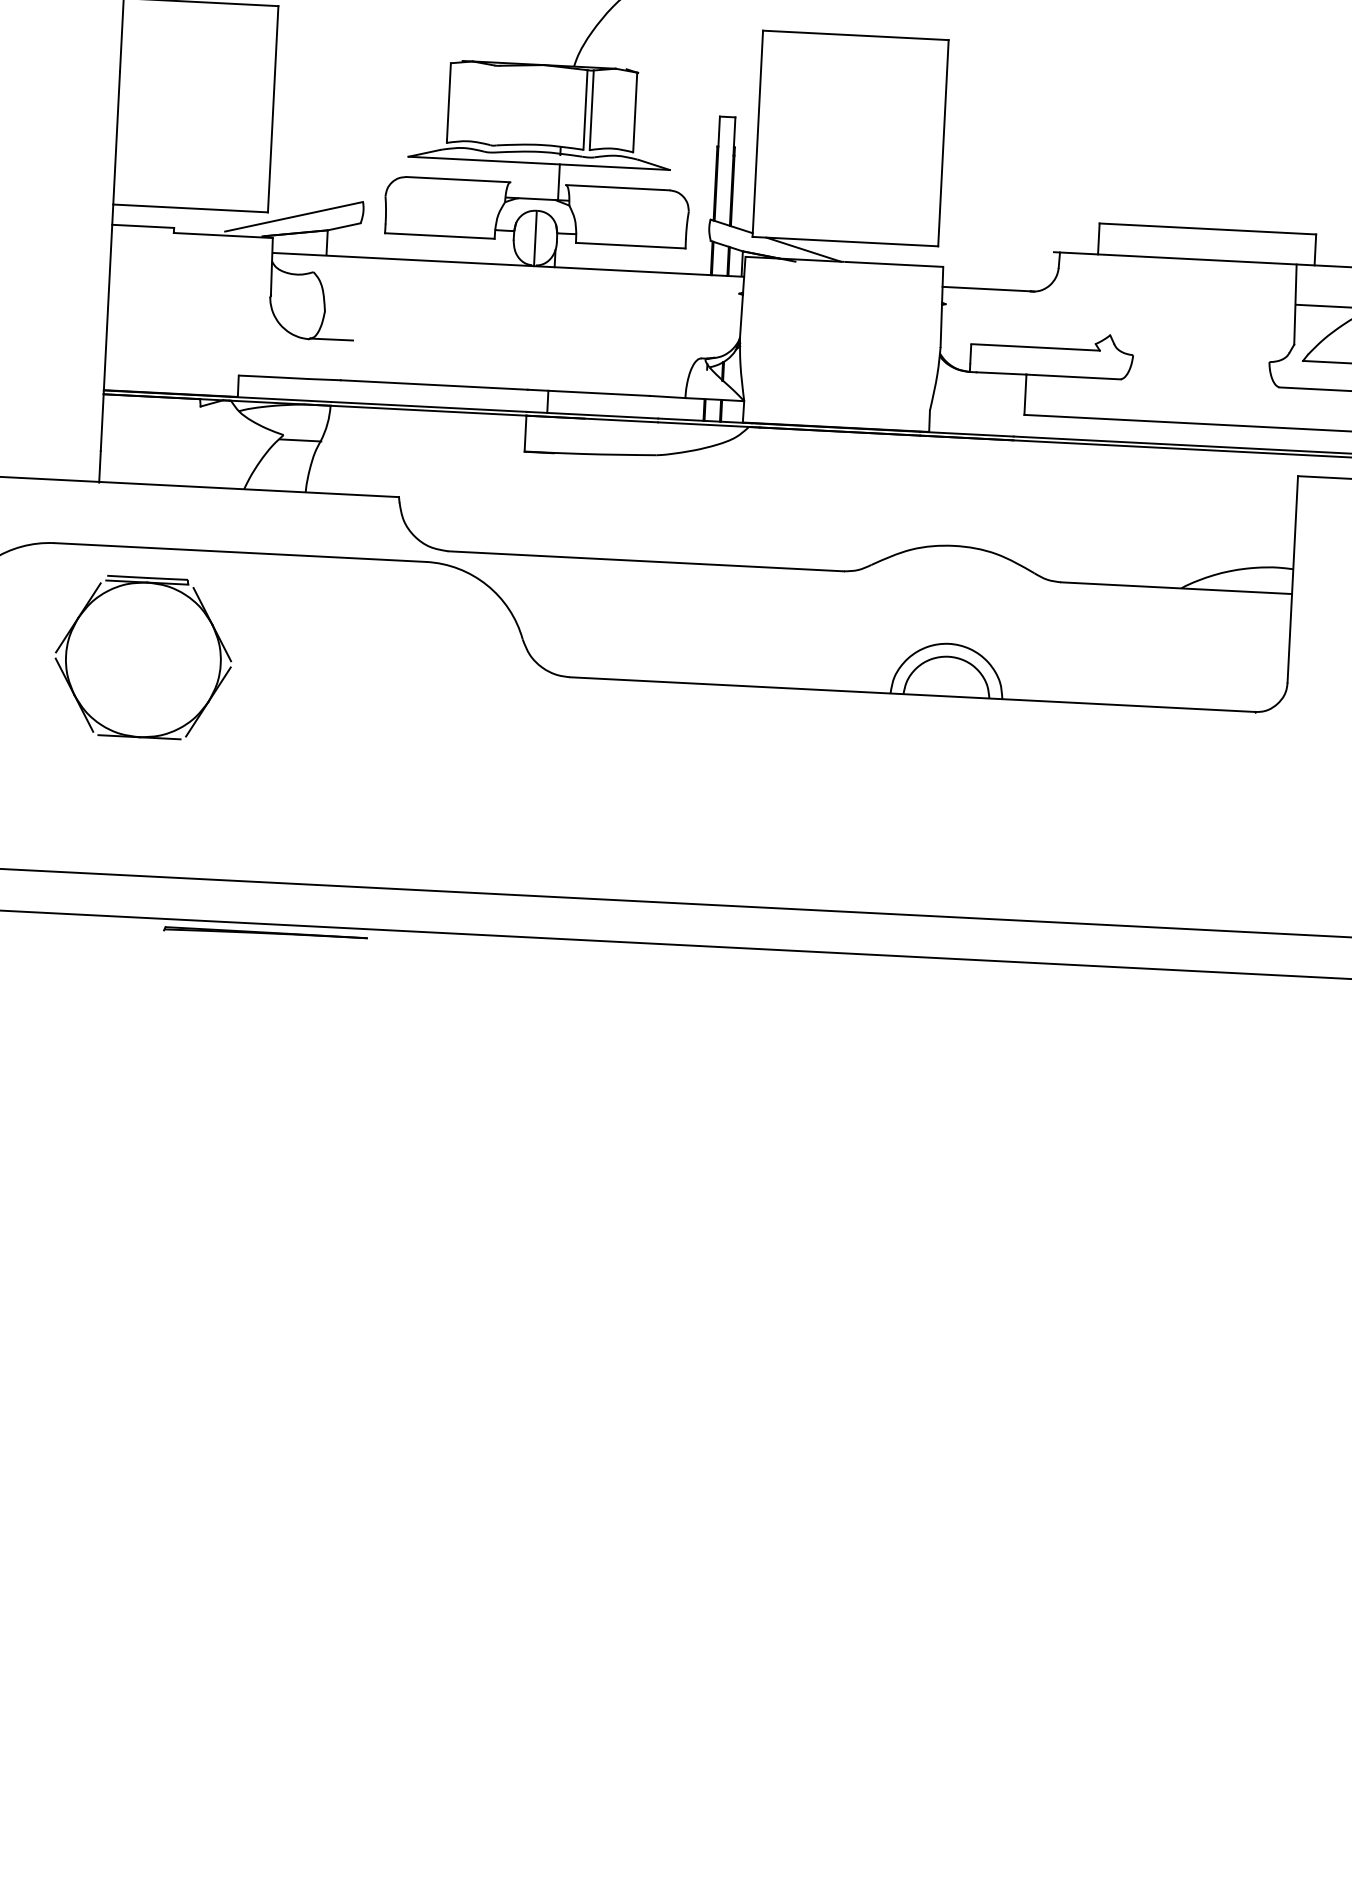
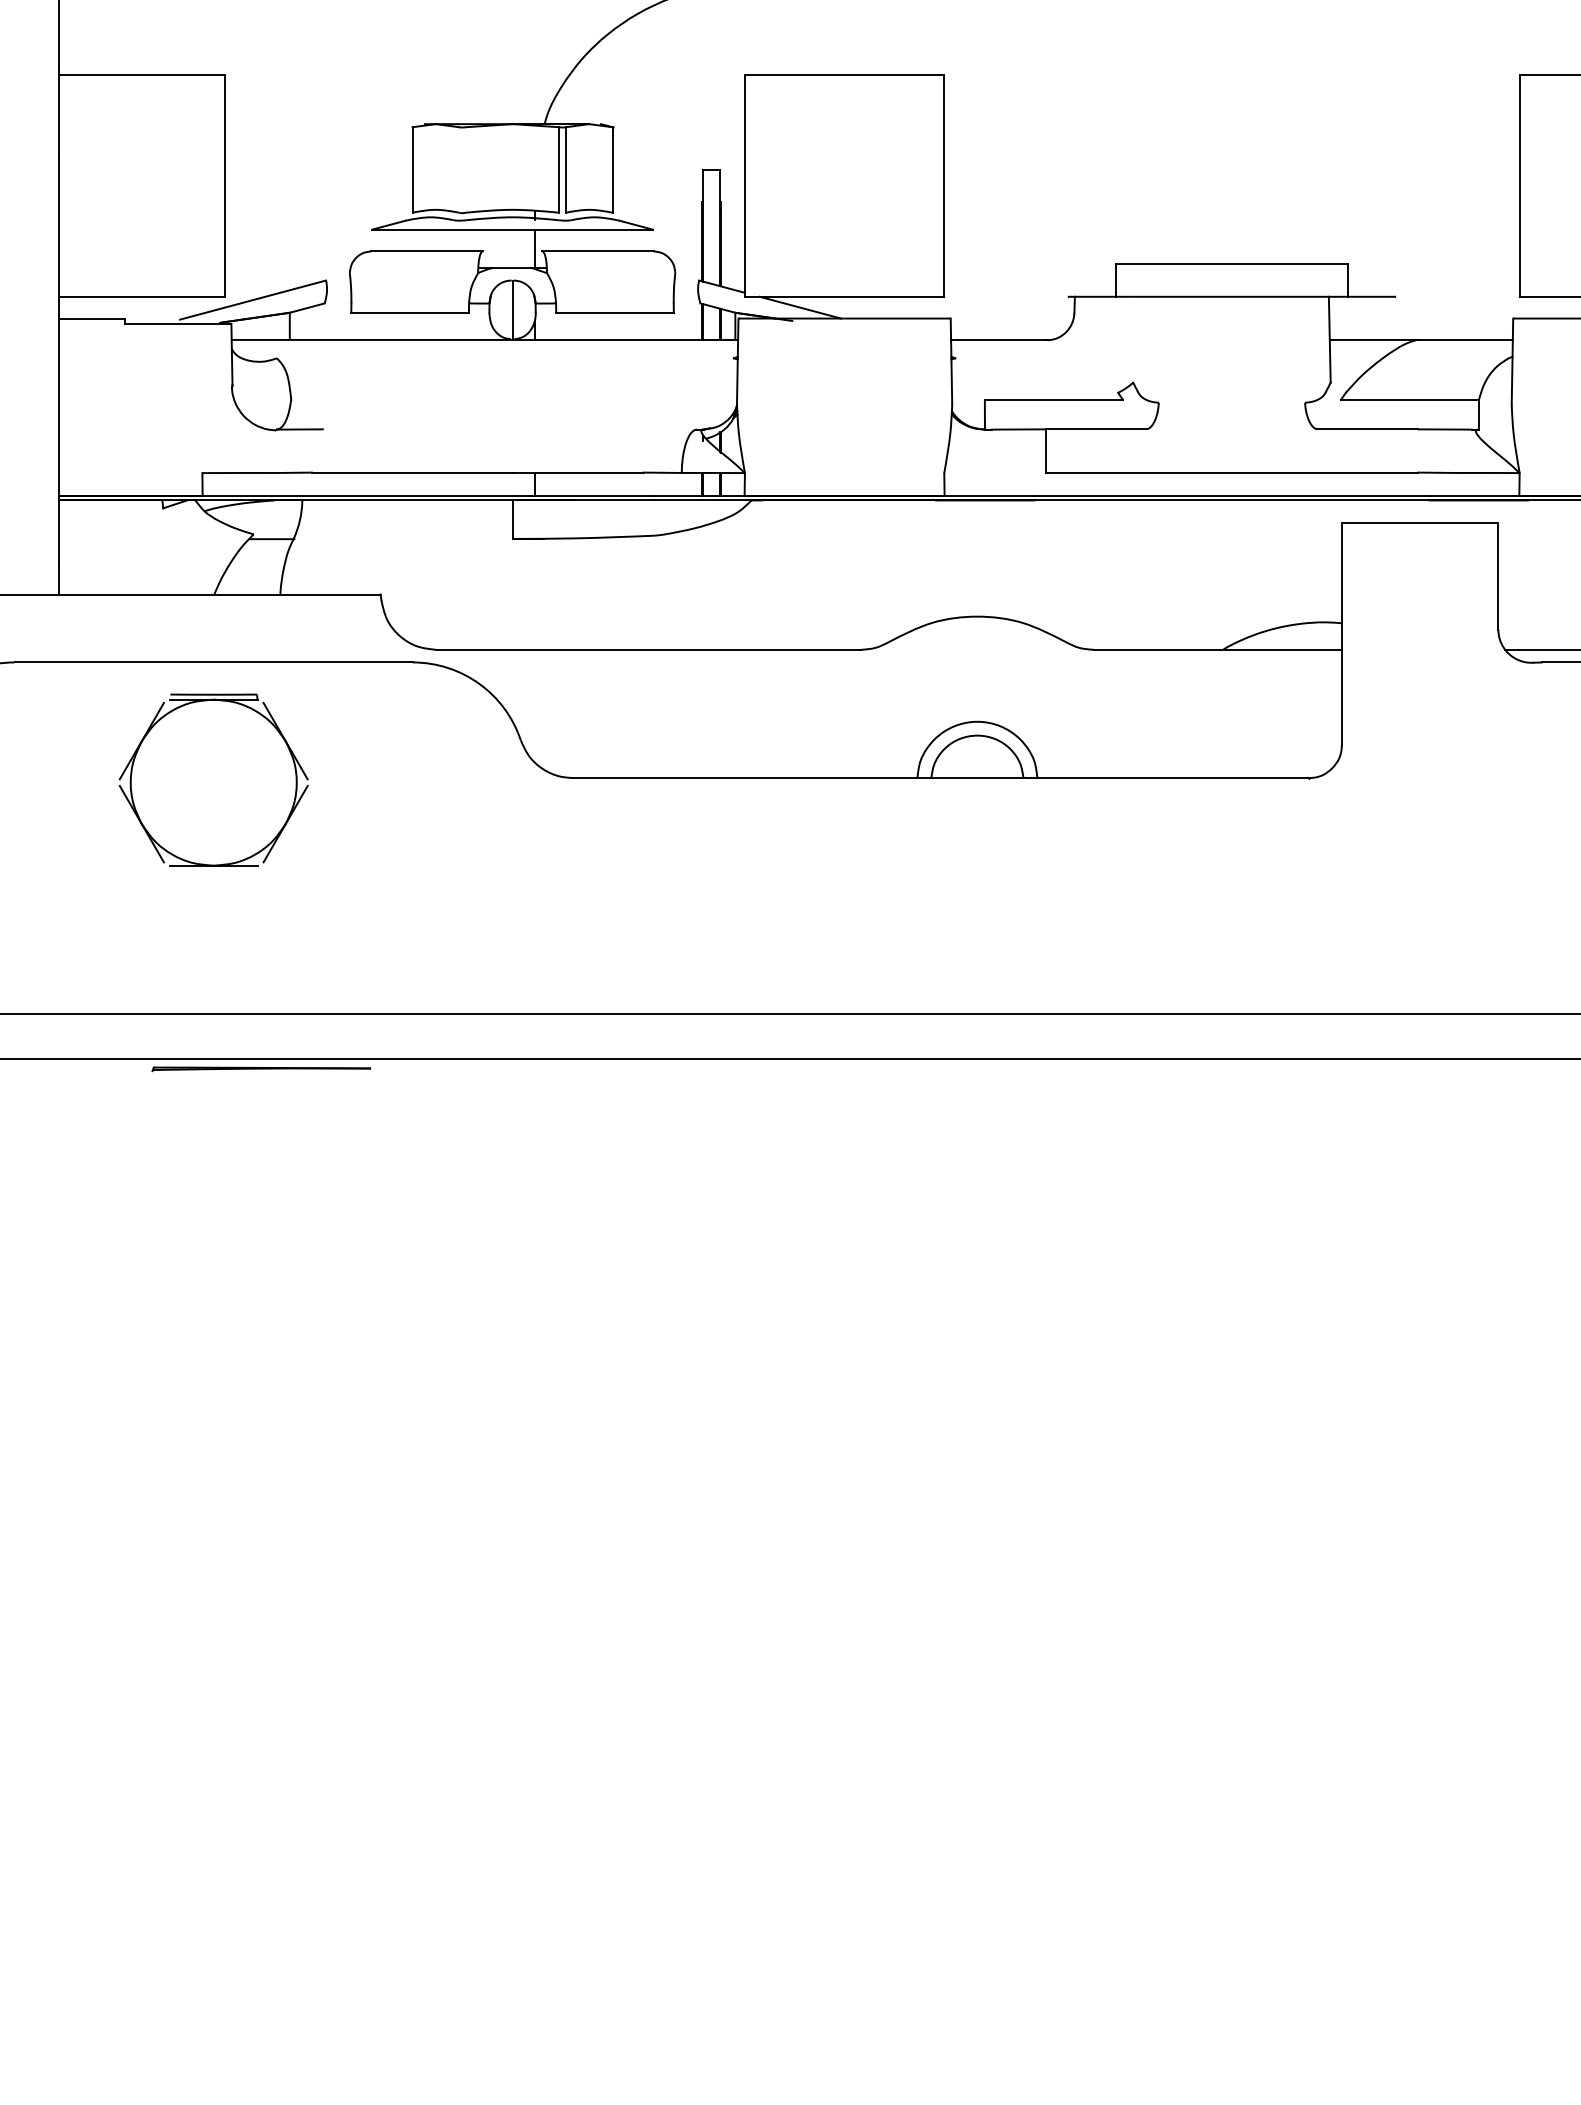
part: (143, 656) -> (213, 779), moved

